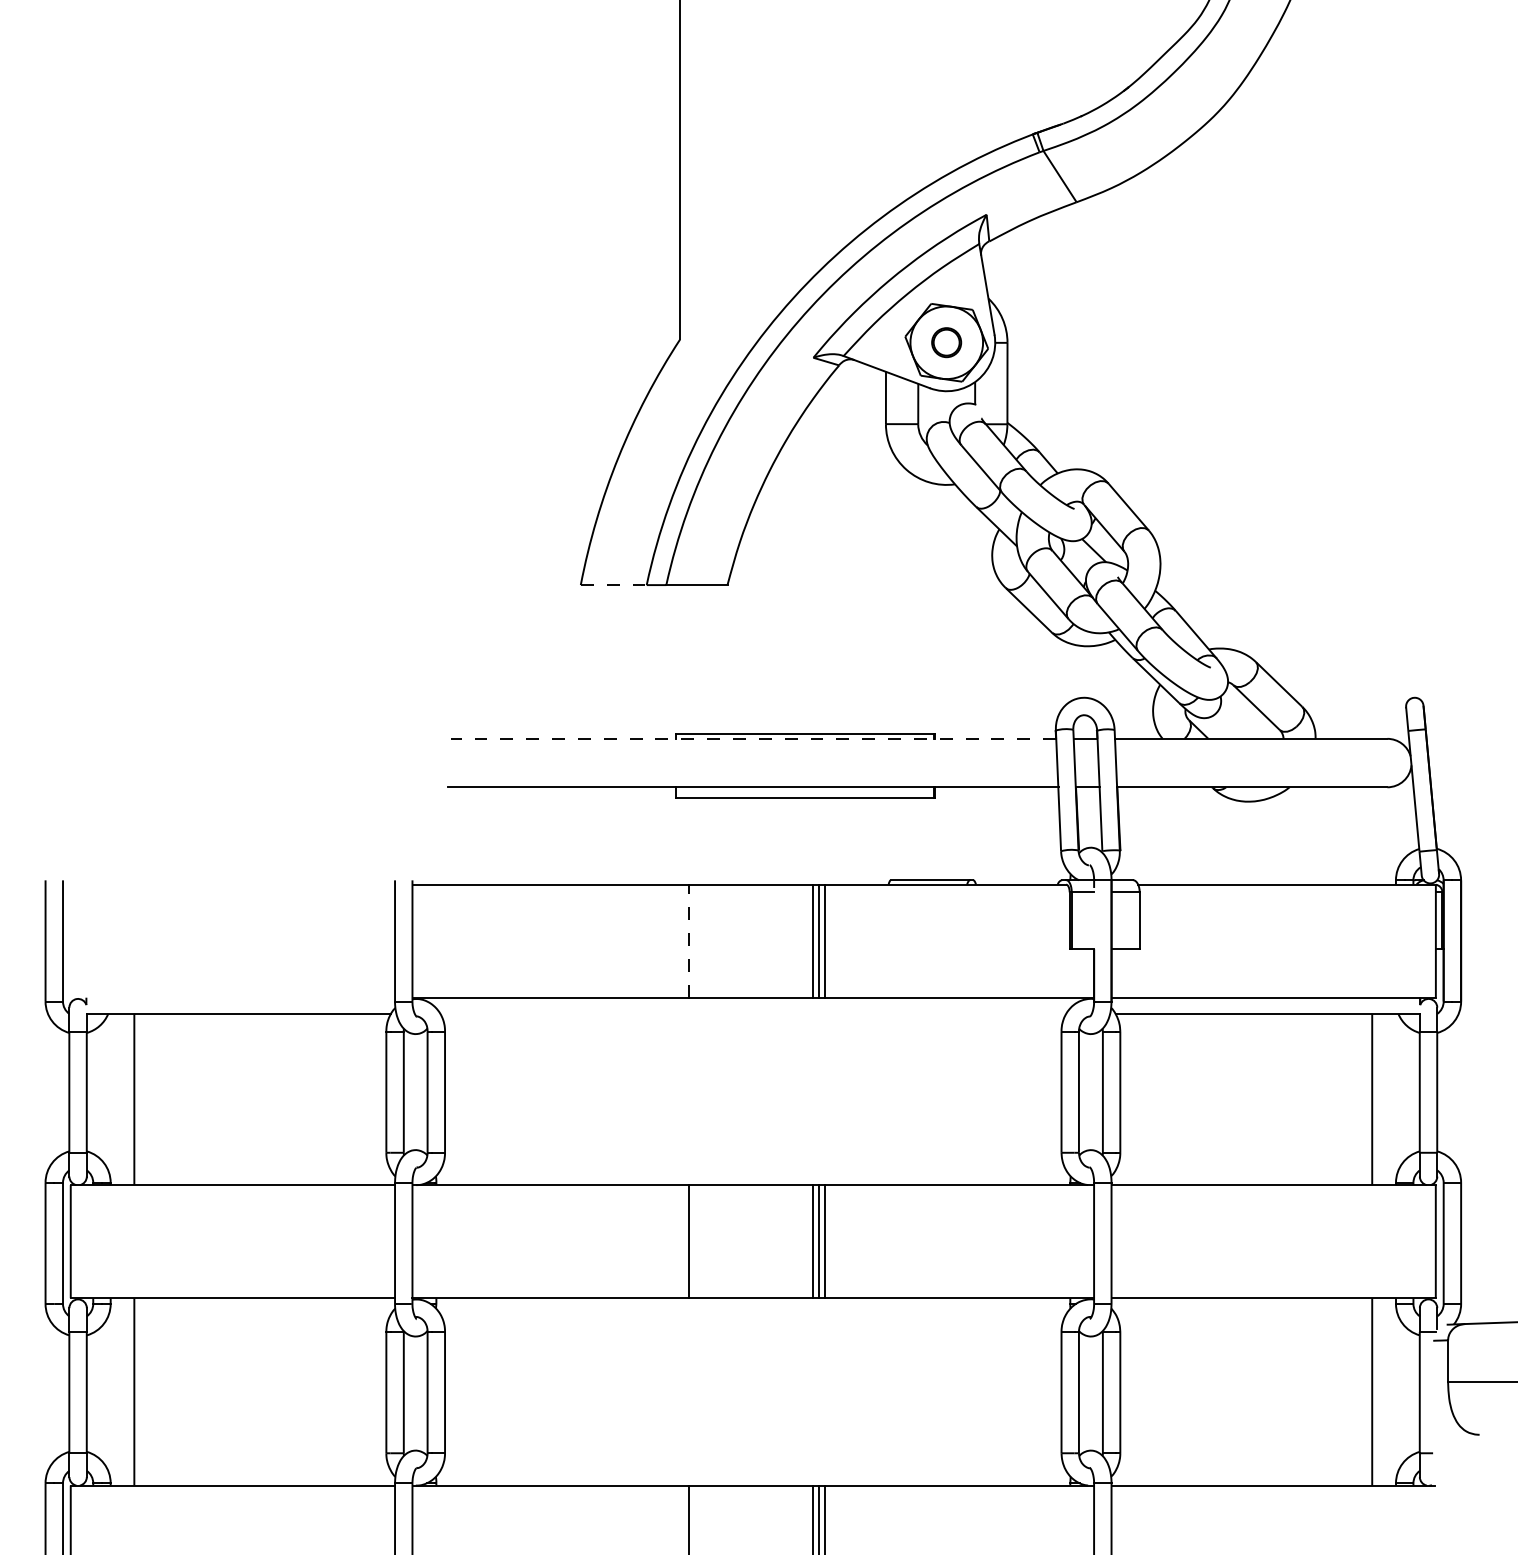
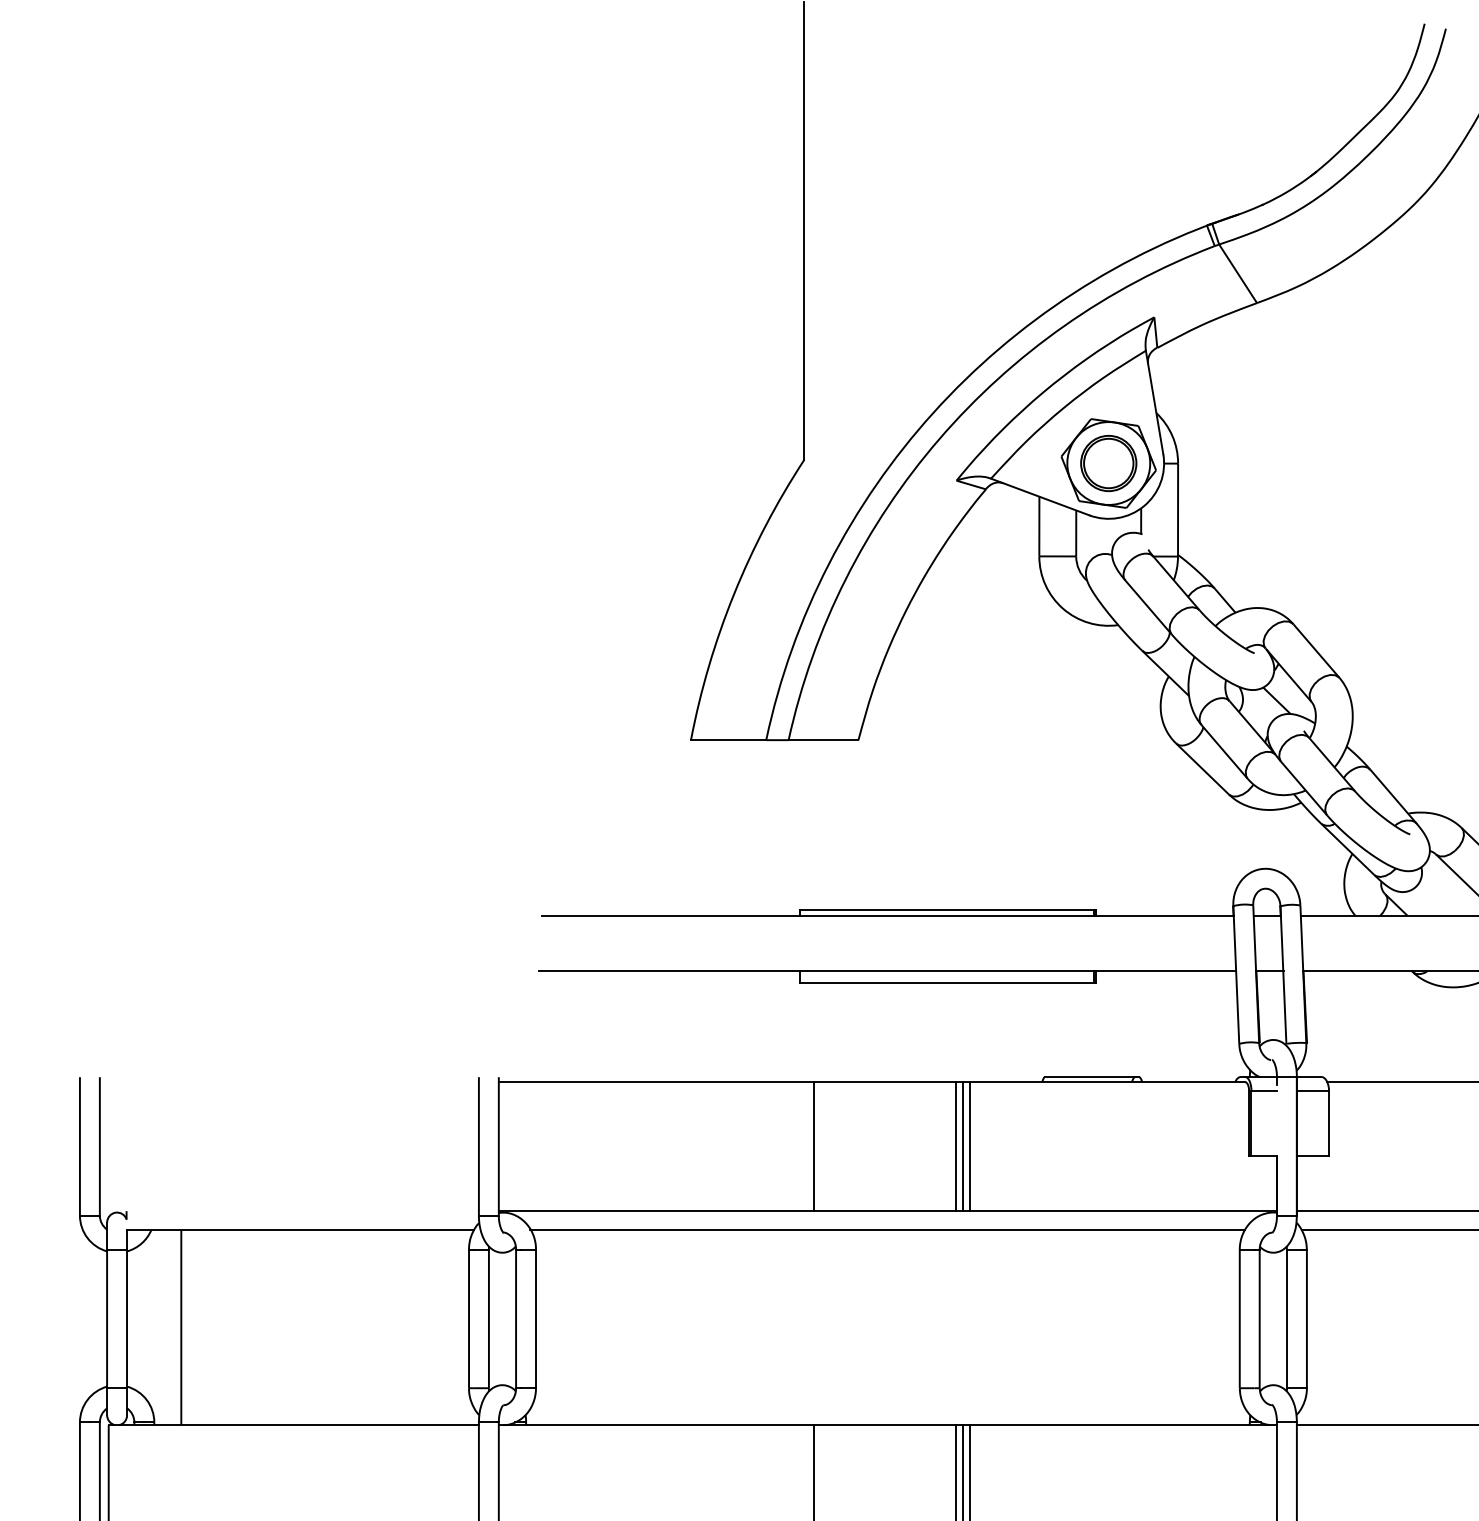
part: (946, 342) -> (1108, 463), size x1.67
line: (613, 585) -> (728, 740), dashed -> solid
line: (753, 738) -> (888, 915), dashed -> solid
line: (688, 941) -> (813, 1147), dashed -> solid
line: (753, 1013) -> (888, 1229), added

